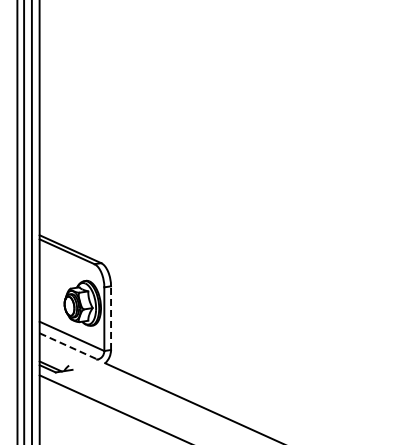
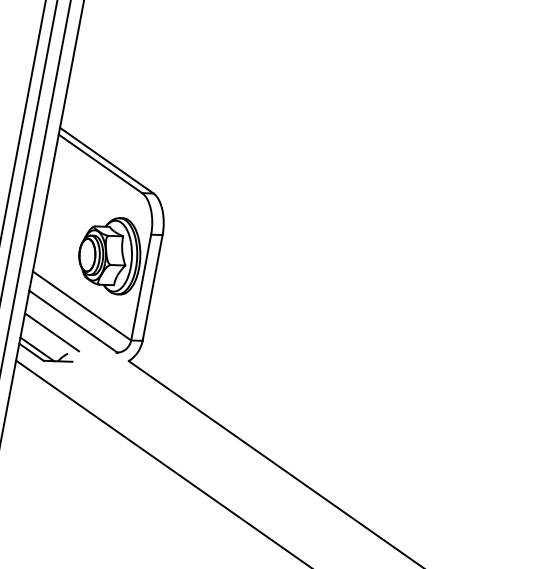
line: (111, 318) -> (153, 288), dashed -> solid
line: (68, 346) -> (73, 321), dashed -> solid
line: (57, 354) -> (52, 331), added

